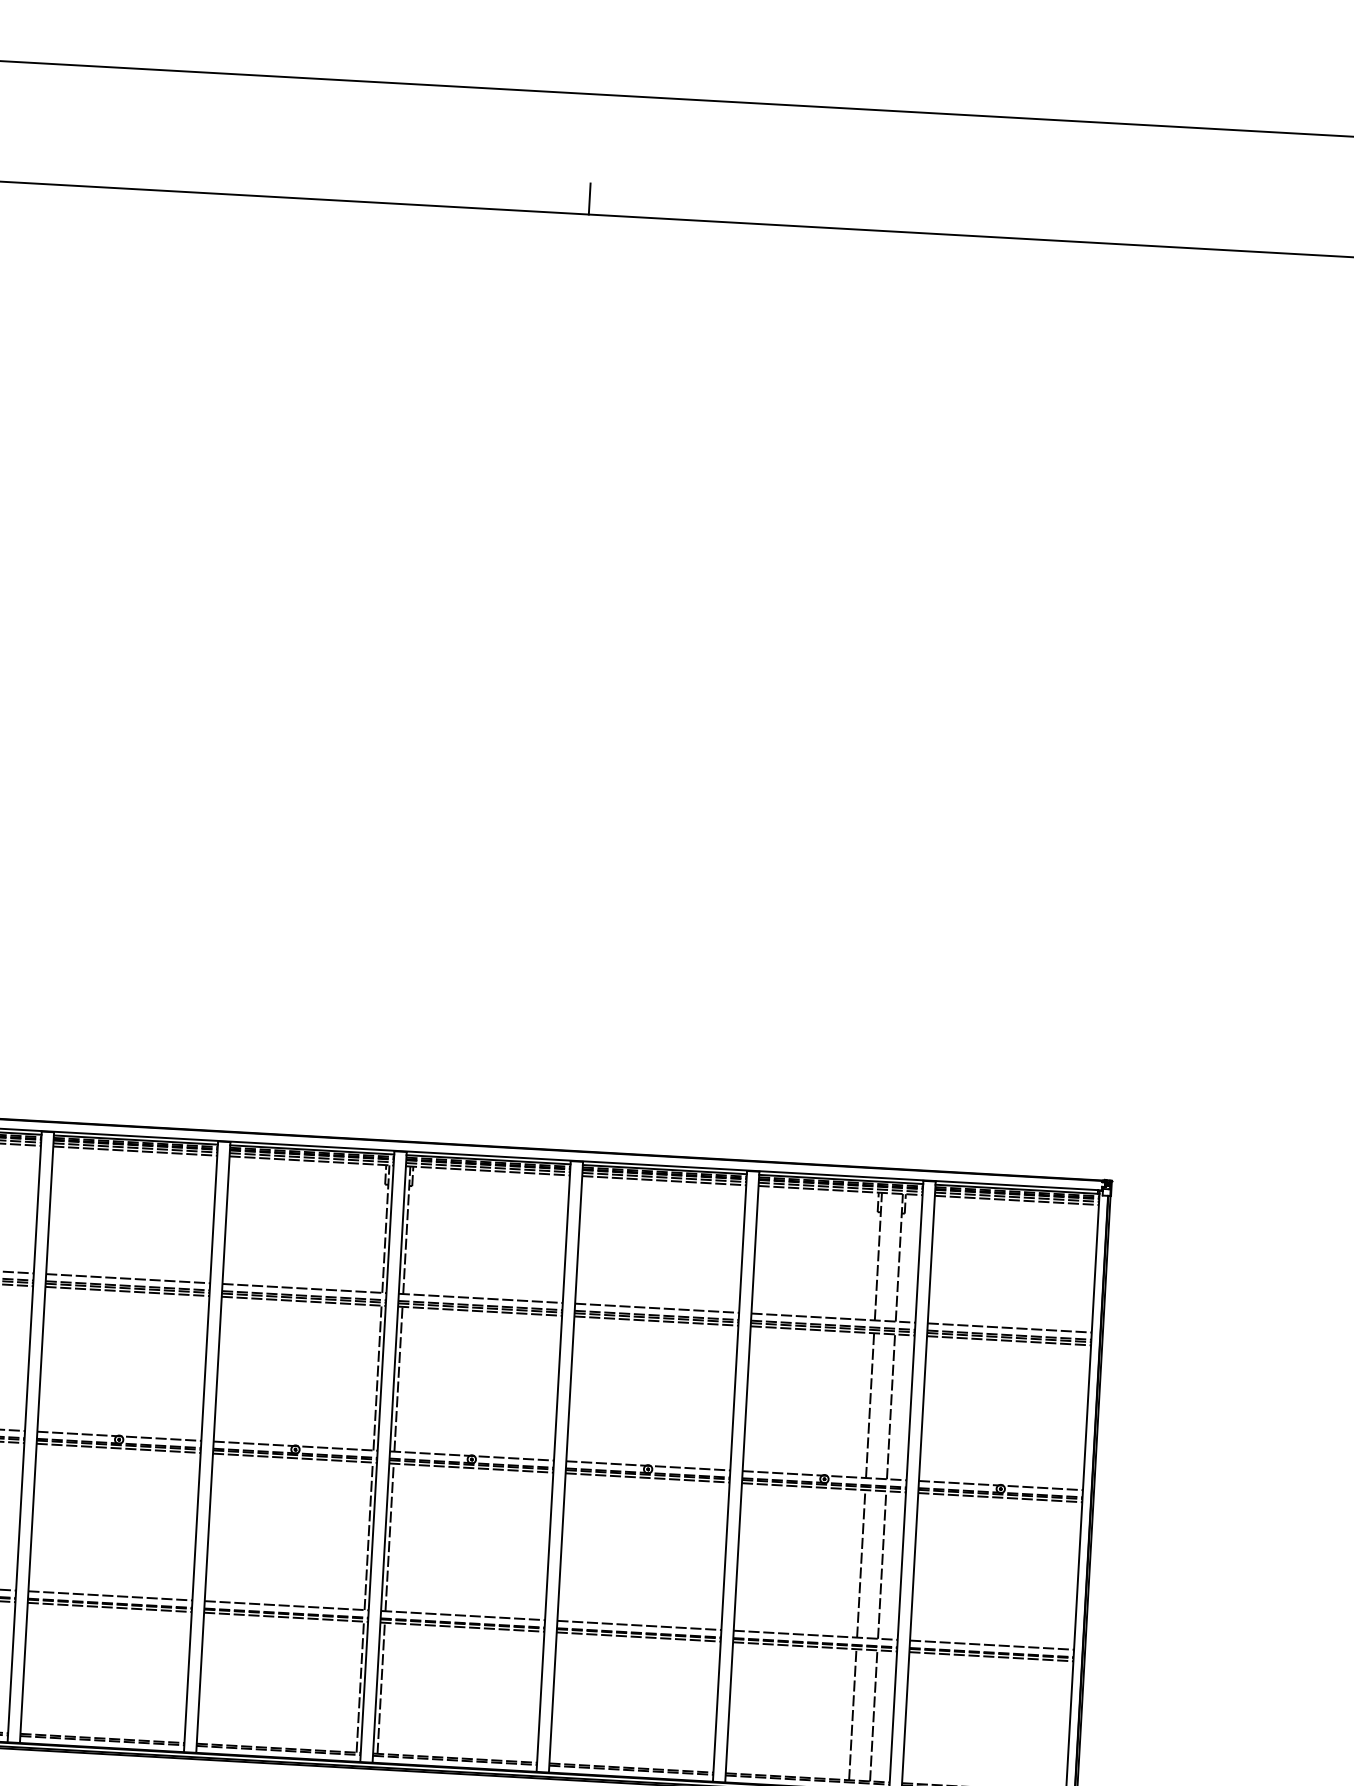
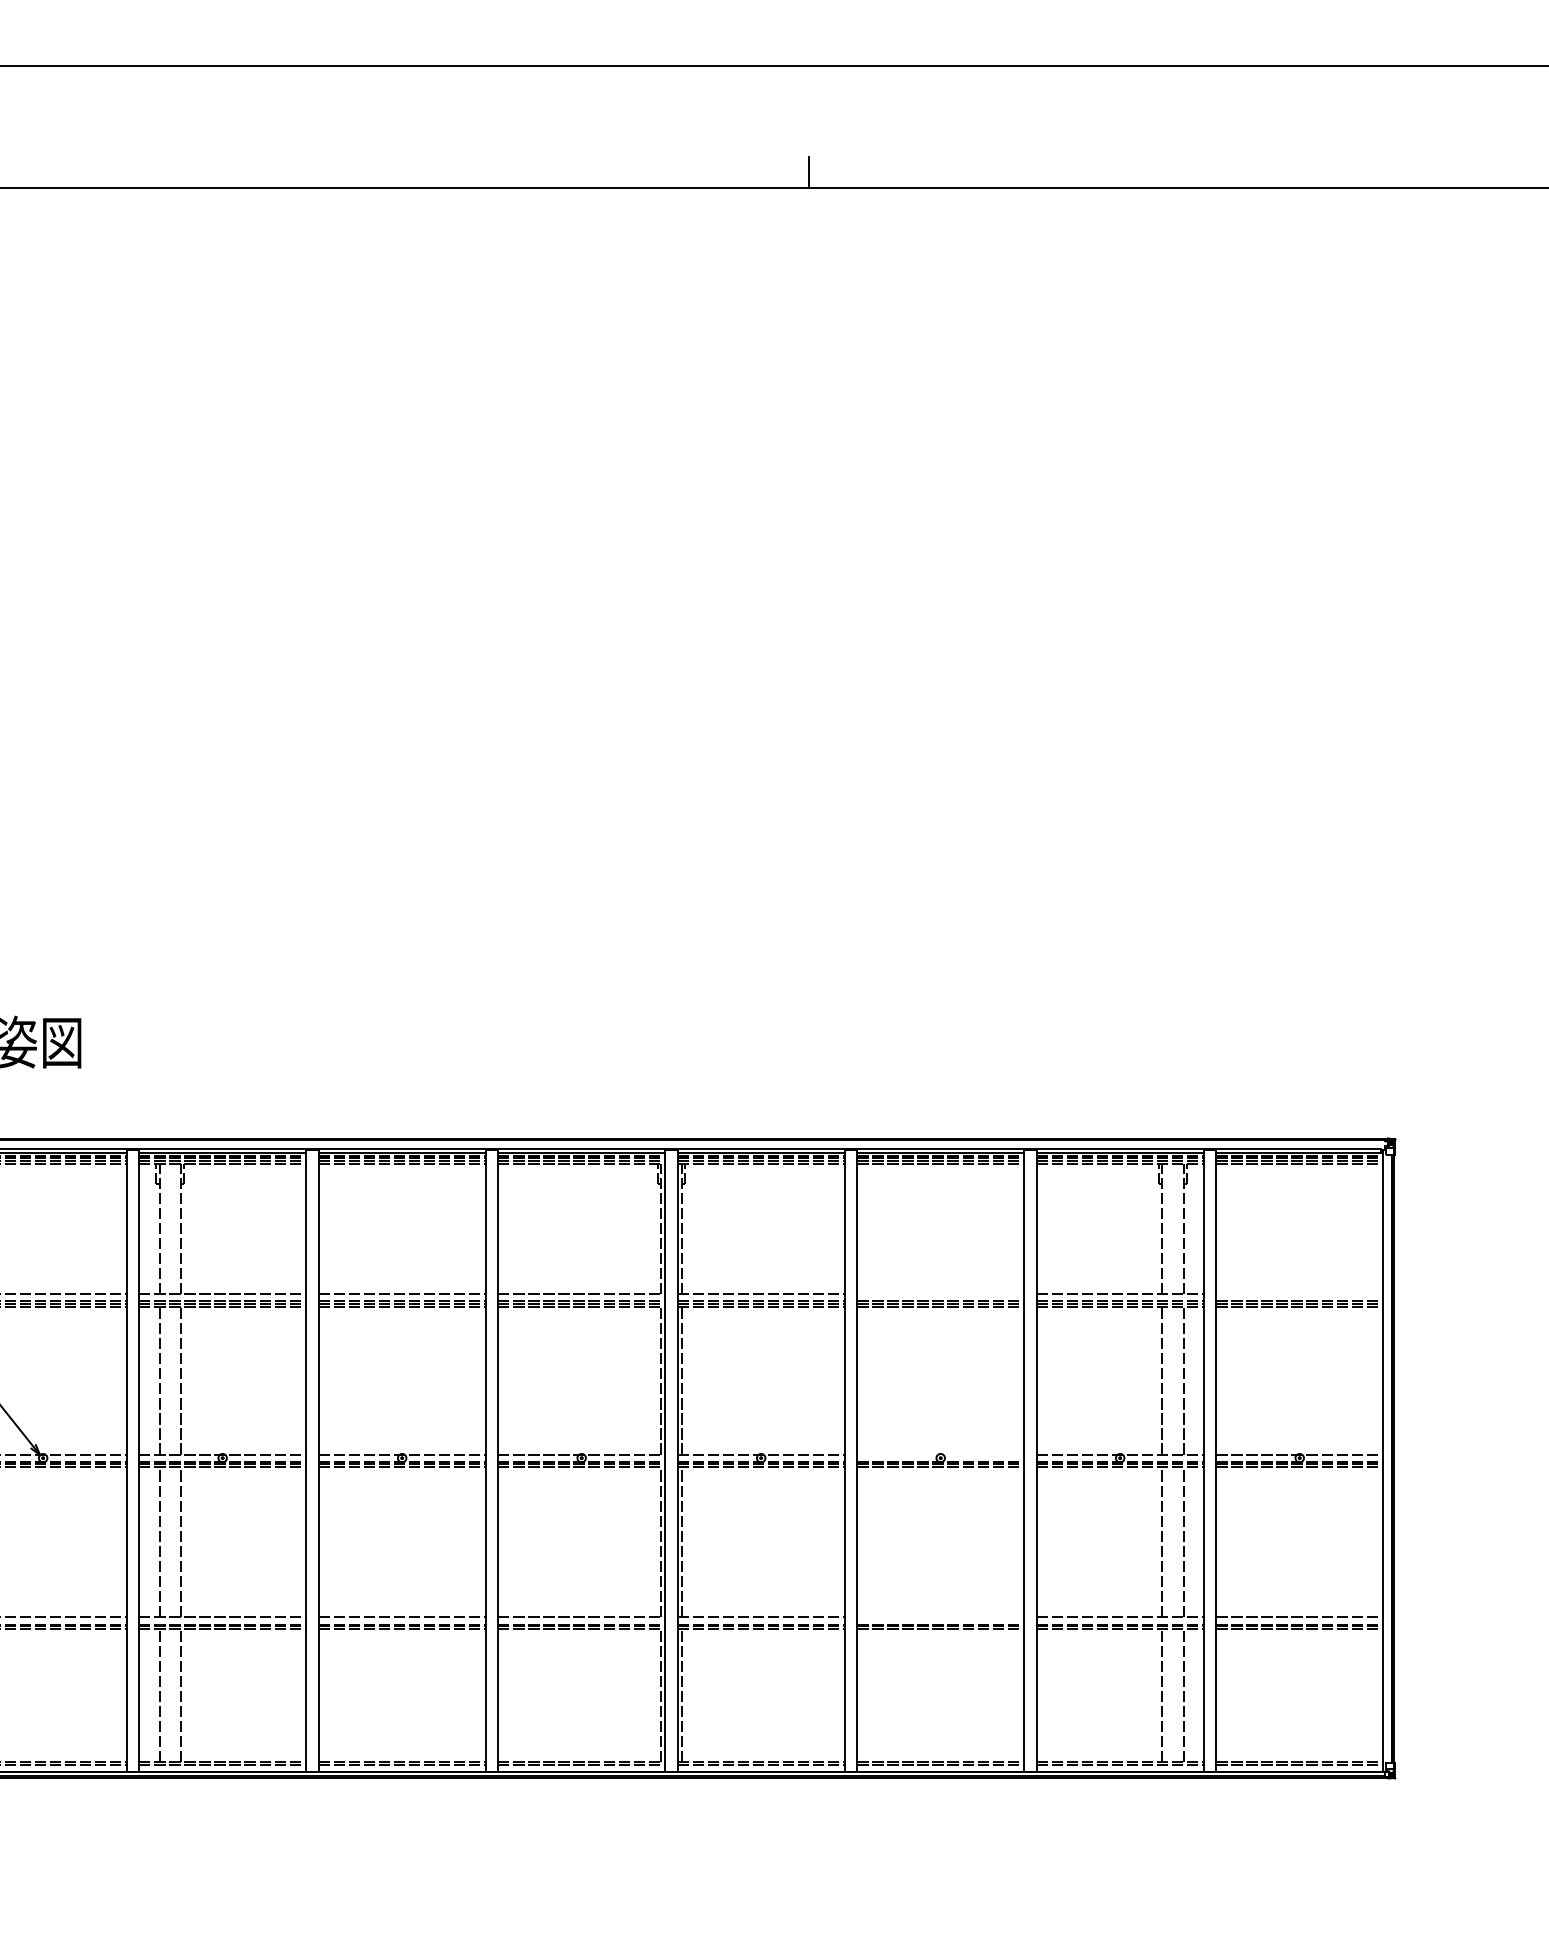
line: (656, 1308) -> (940, 1294), removed
line: (1009, 1328) -> (1299, 1294), removed
line: (648, 1465) -> (940, 1454), removed
line: (639, 1625) -> (940, 1617), removed

